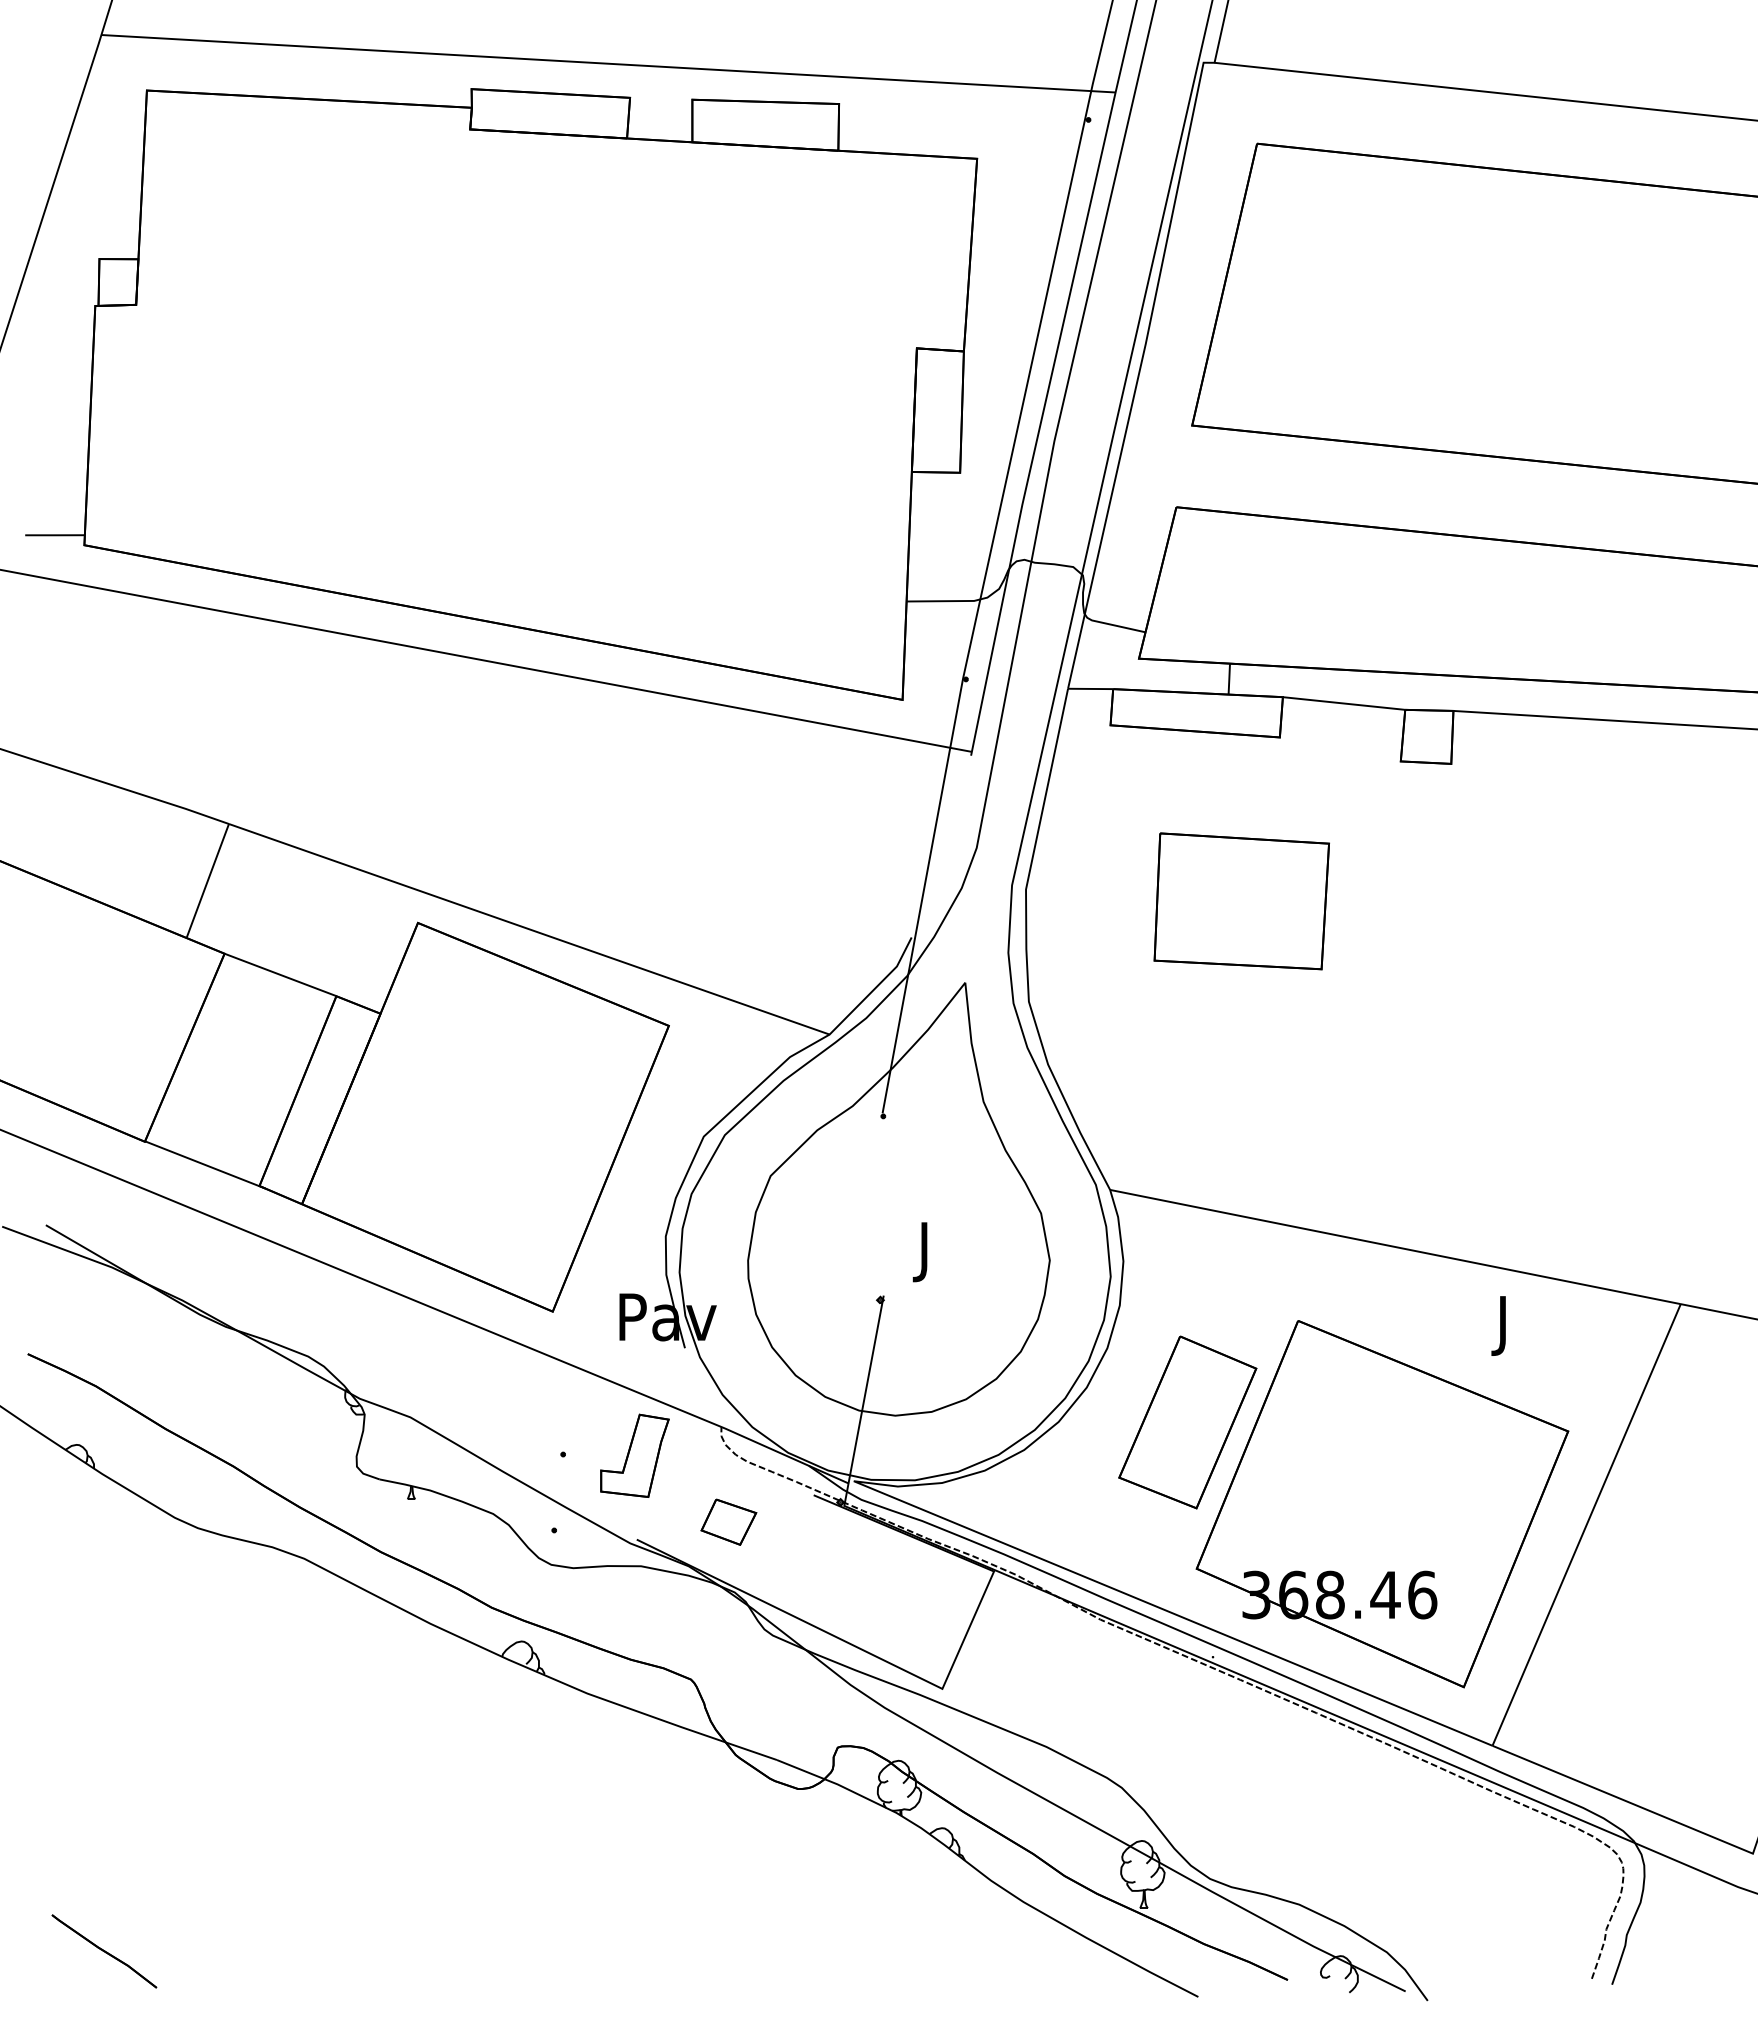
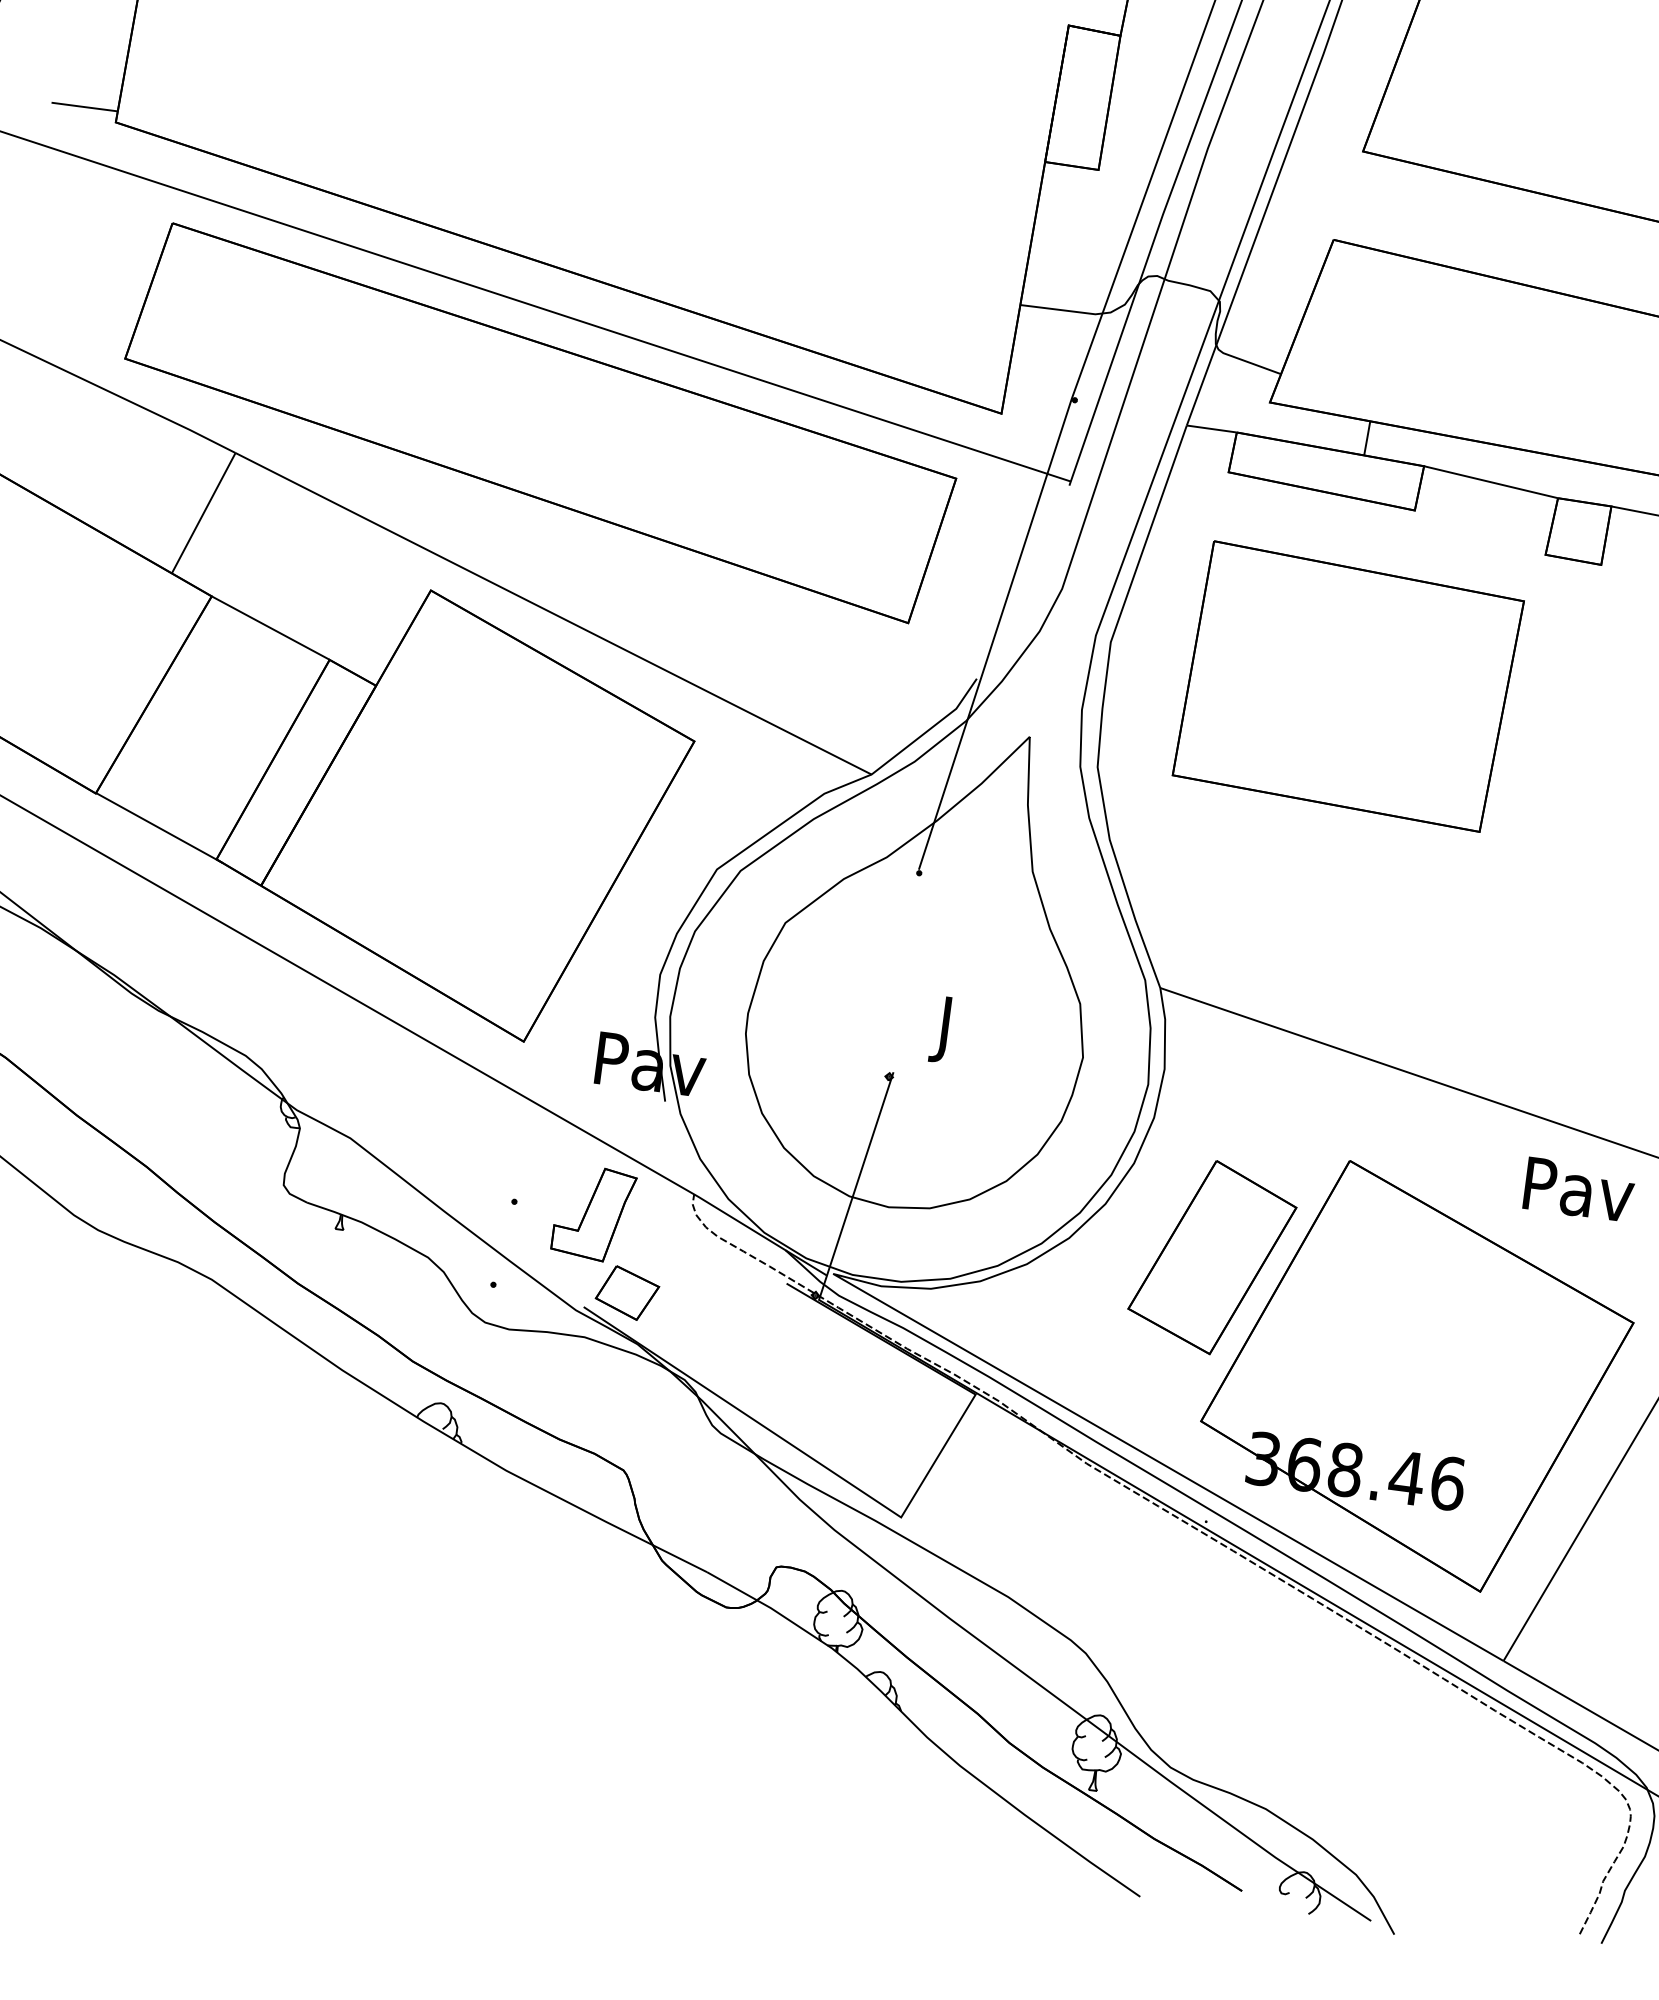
part: (495, 762) -> (540, 423), added
part: (1241, 901) -> (1348, 687), size x1.67
text: (1504, 1325) -> (1578, 1196), J -> Pav
part: (728, 1521) -> (627, 1292), moved

